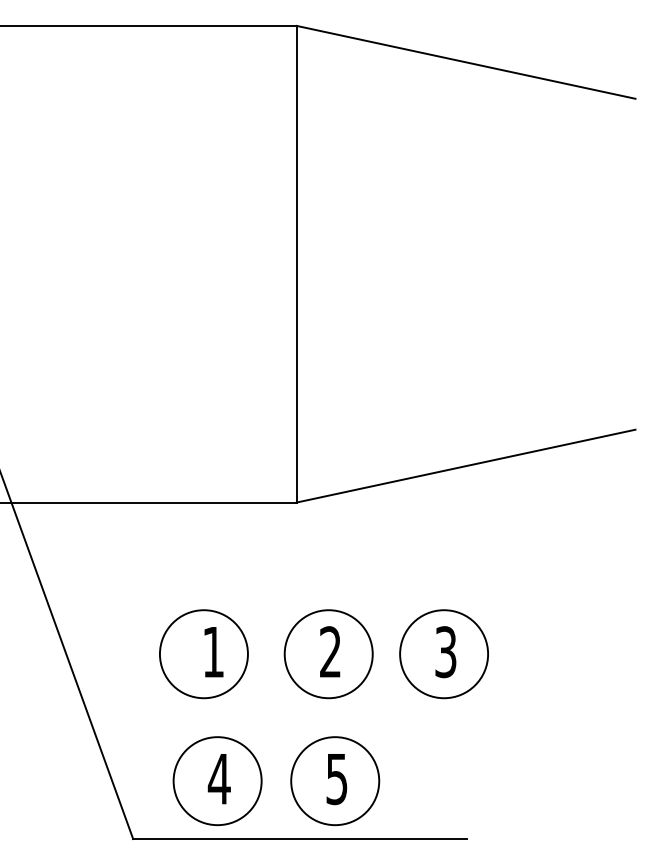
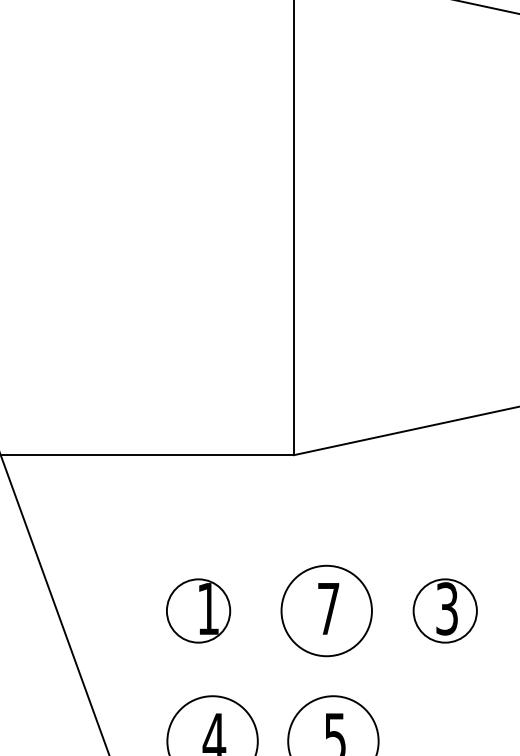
text: (330, 651) -> (328, 608), 2 -> 7
circle: (203, 654) -> (198, 611), size x0.7
circle: (444, 654) -> (445, 611), size x0.7

